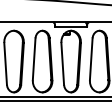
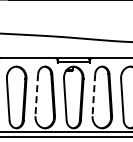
line: (33, 59) -> (36, 95), solid -> dashed
line: (90, 59) -> (93, 95), solid -> dashed

